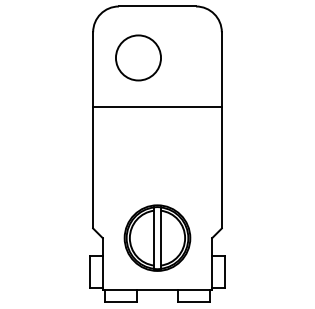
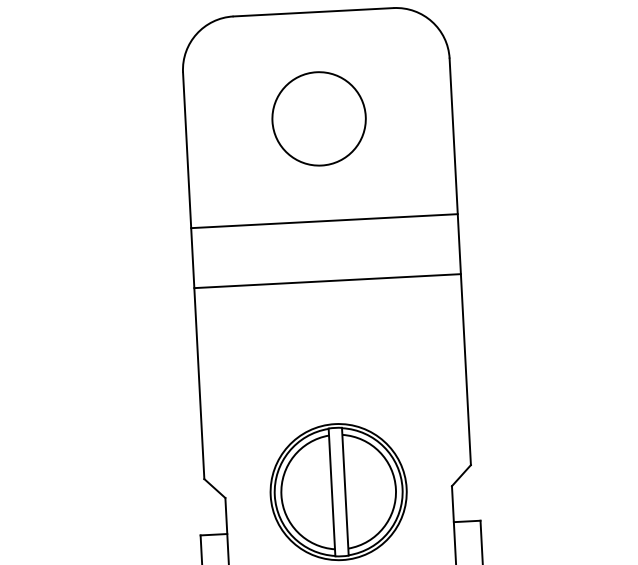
circle: (138, 57) -> (319, 117), moved
line: (157, 136) -> (327, 281), added

